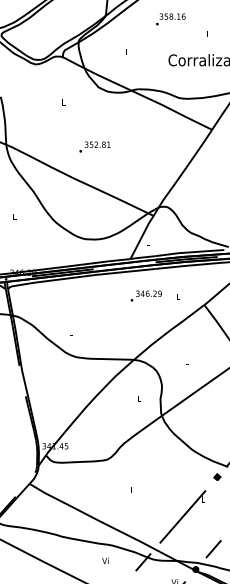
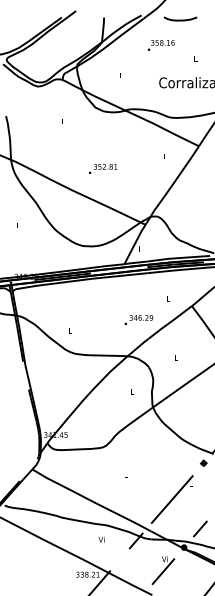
text: (95, 146) -> (103, 168), moved
text: (145, 295) -> (138, 319), moved

